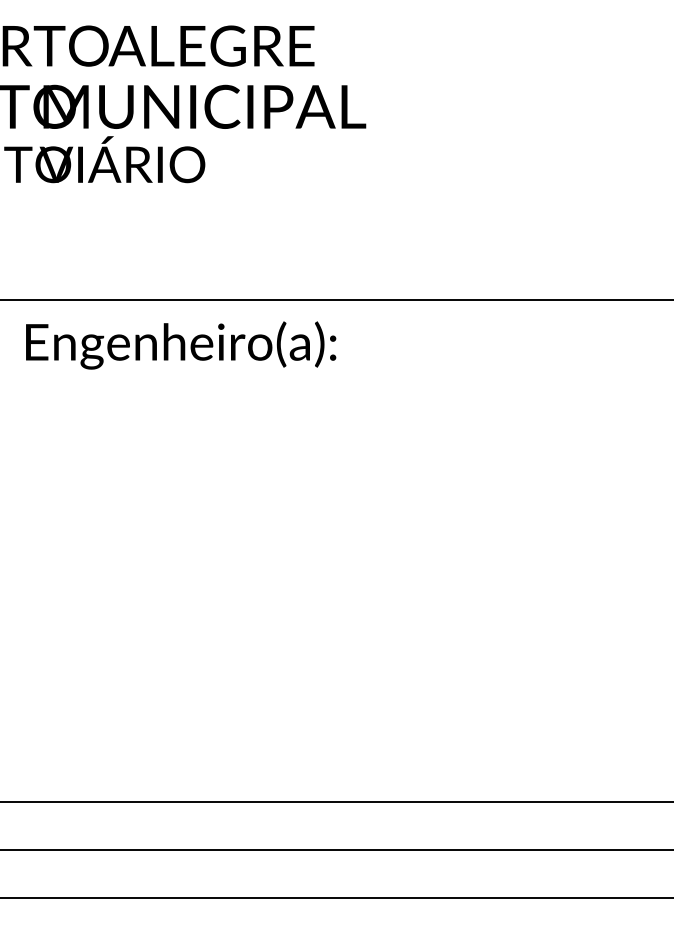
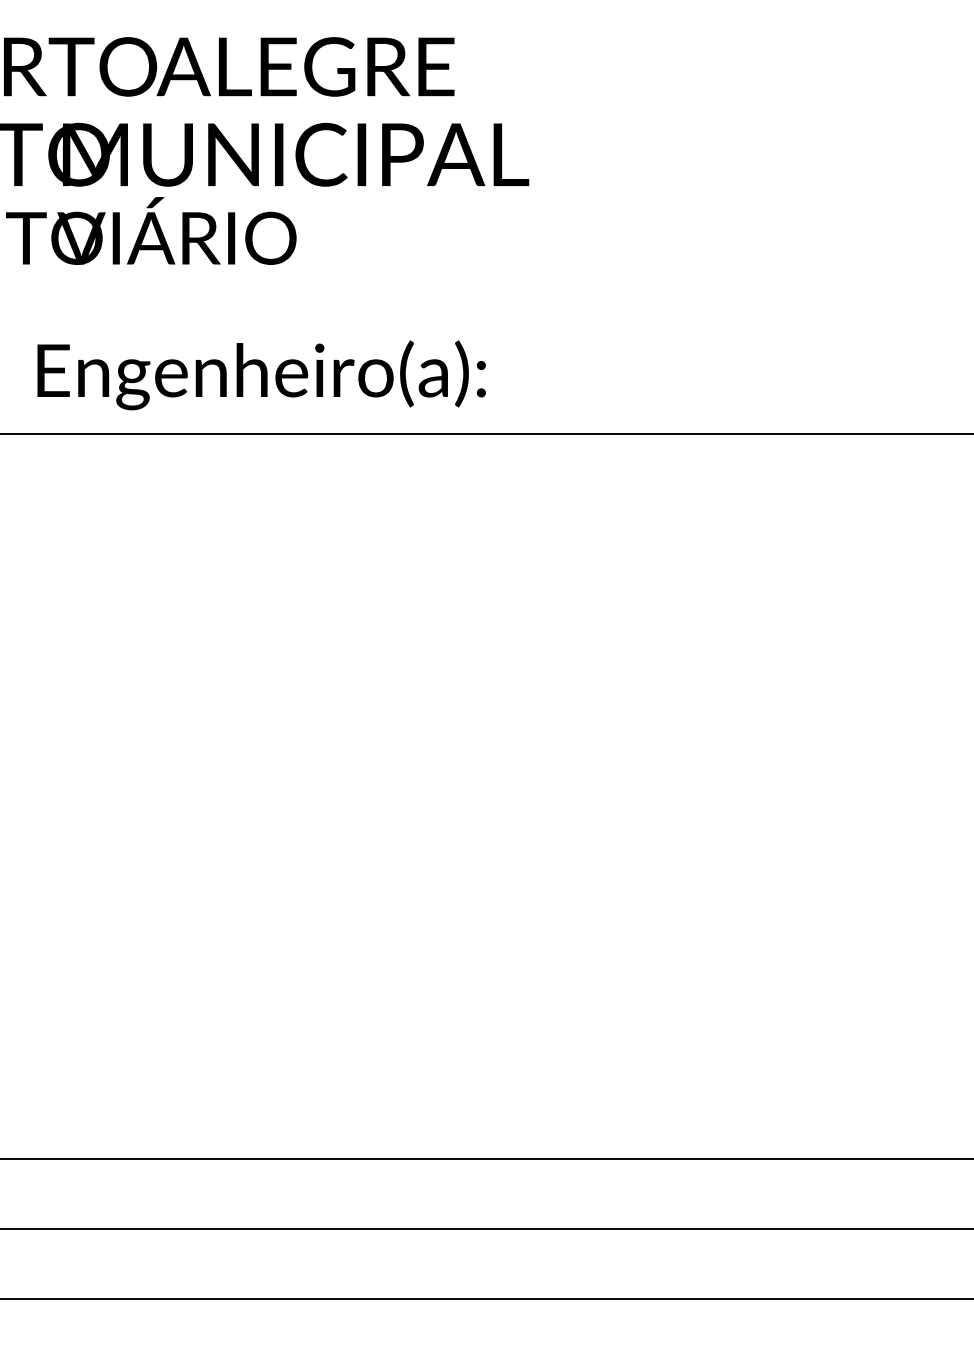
text: (181, 345) -> (262, 375), moved

